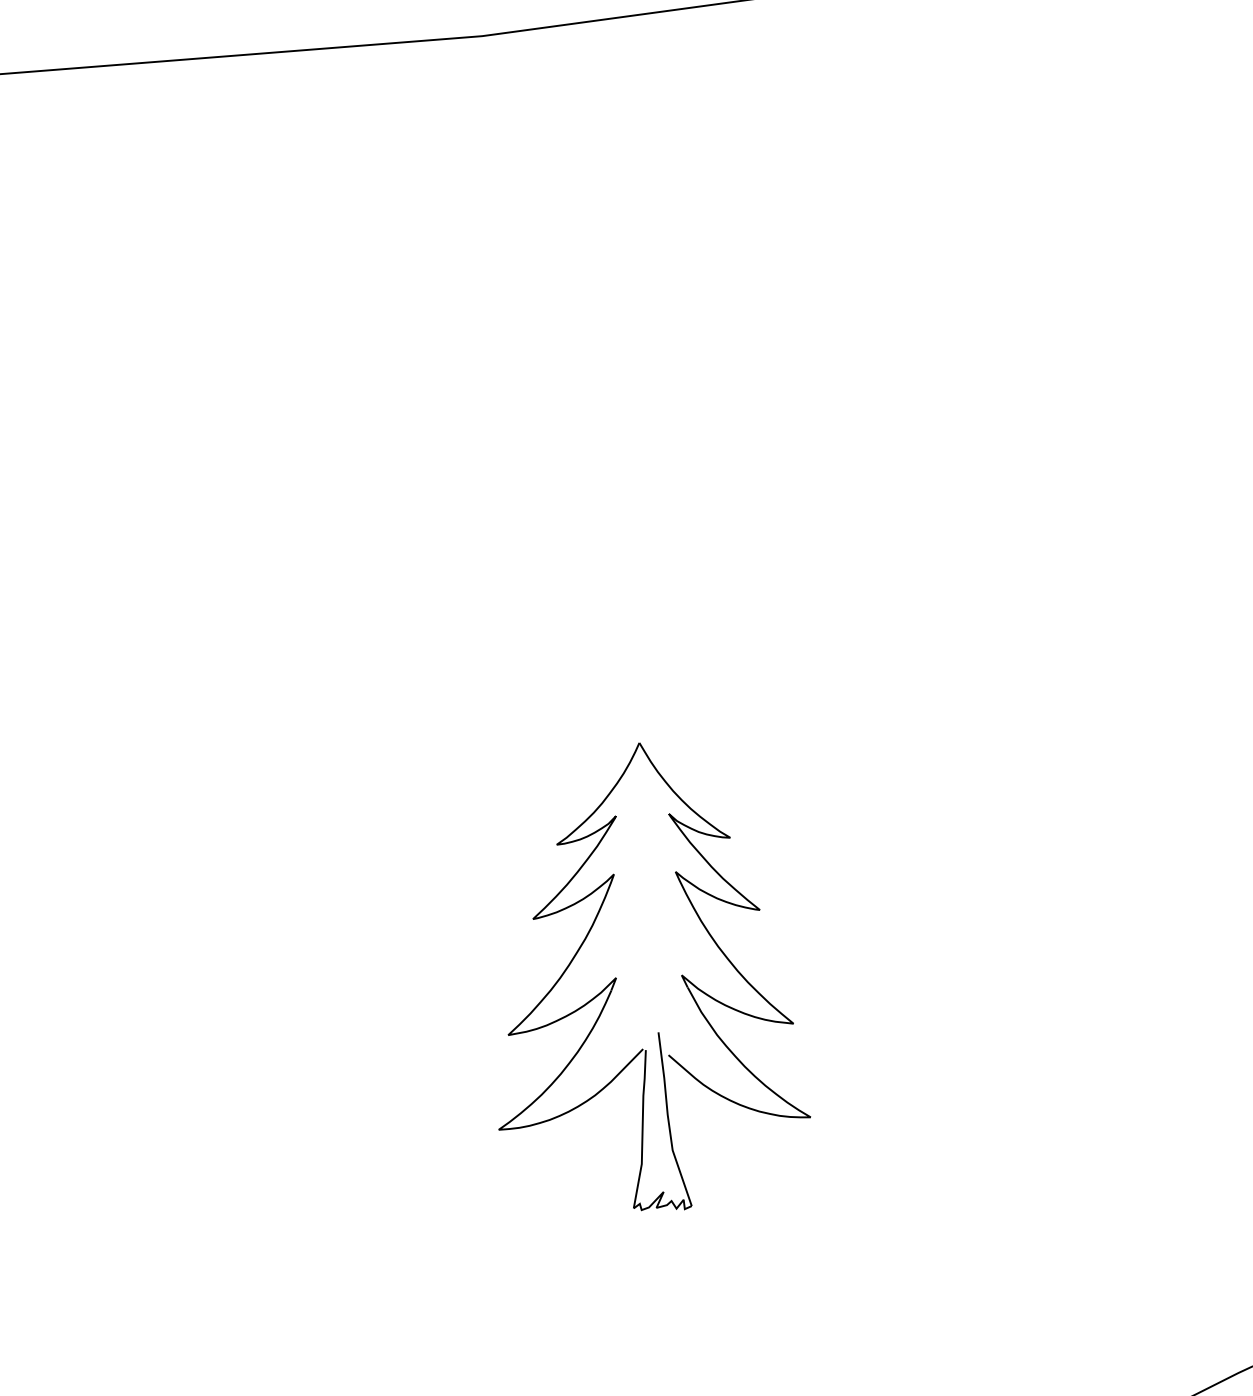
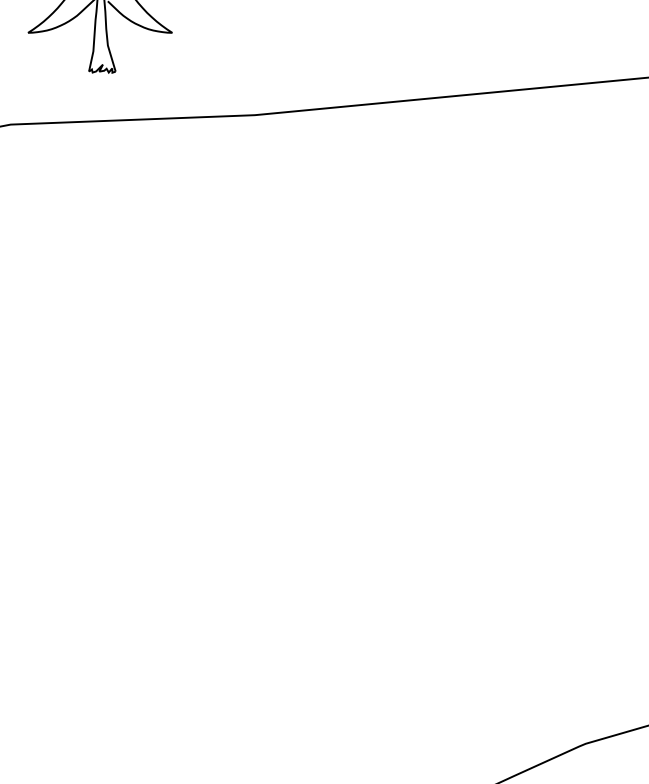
part: (616, 977) -> (299, 552), removed

